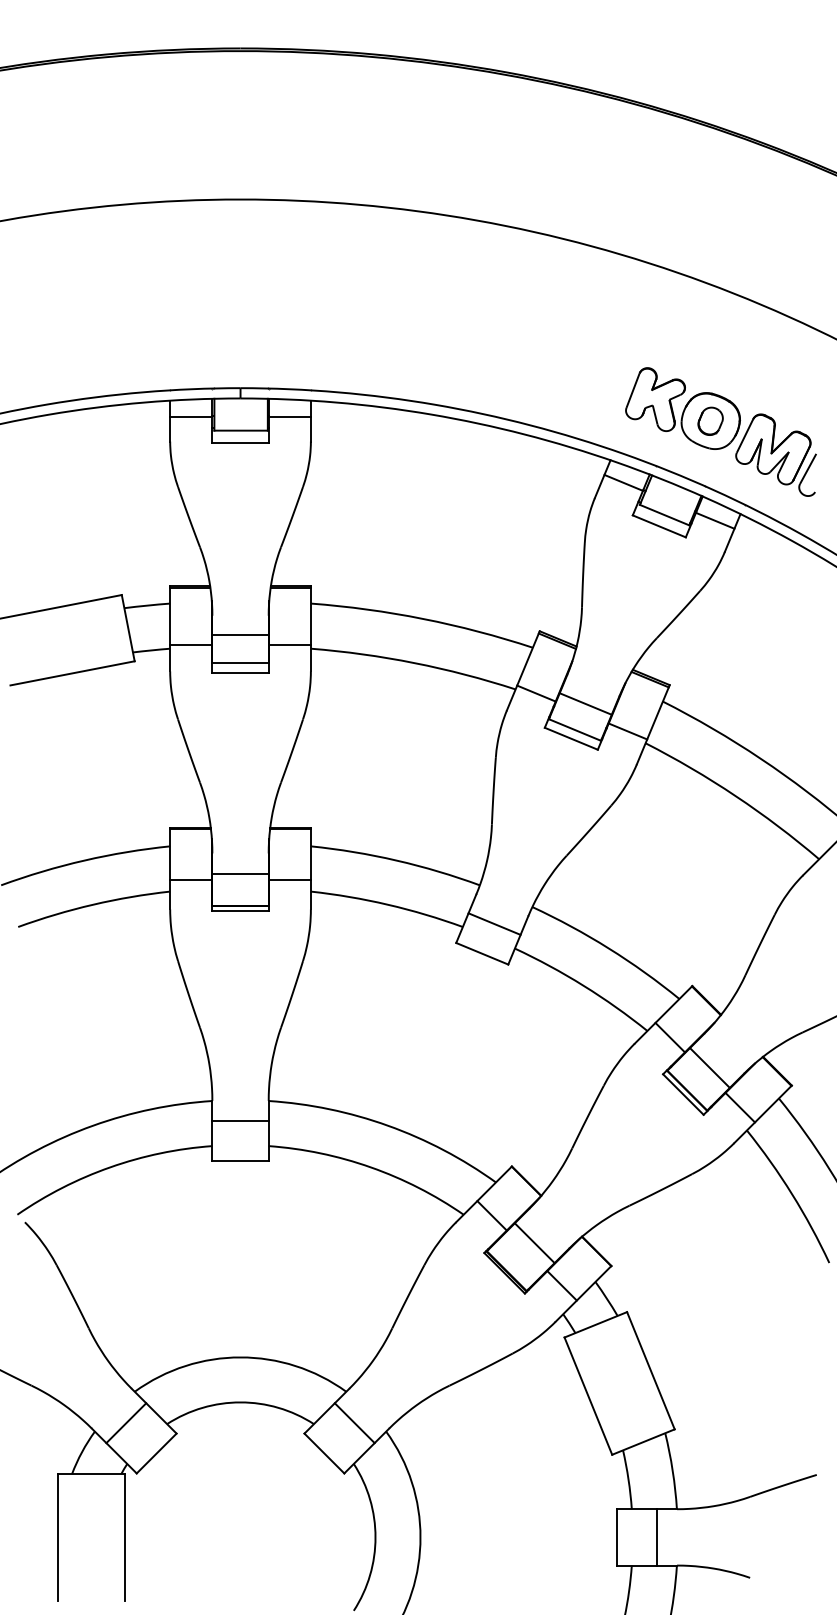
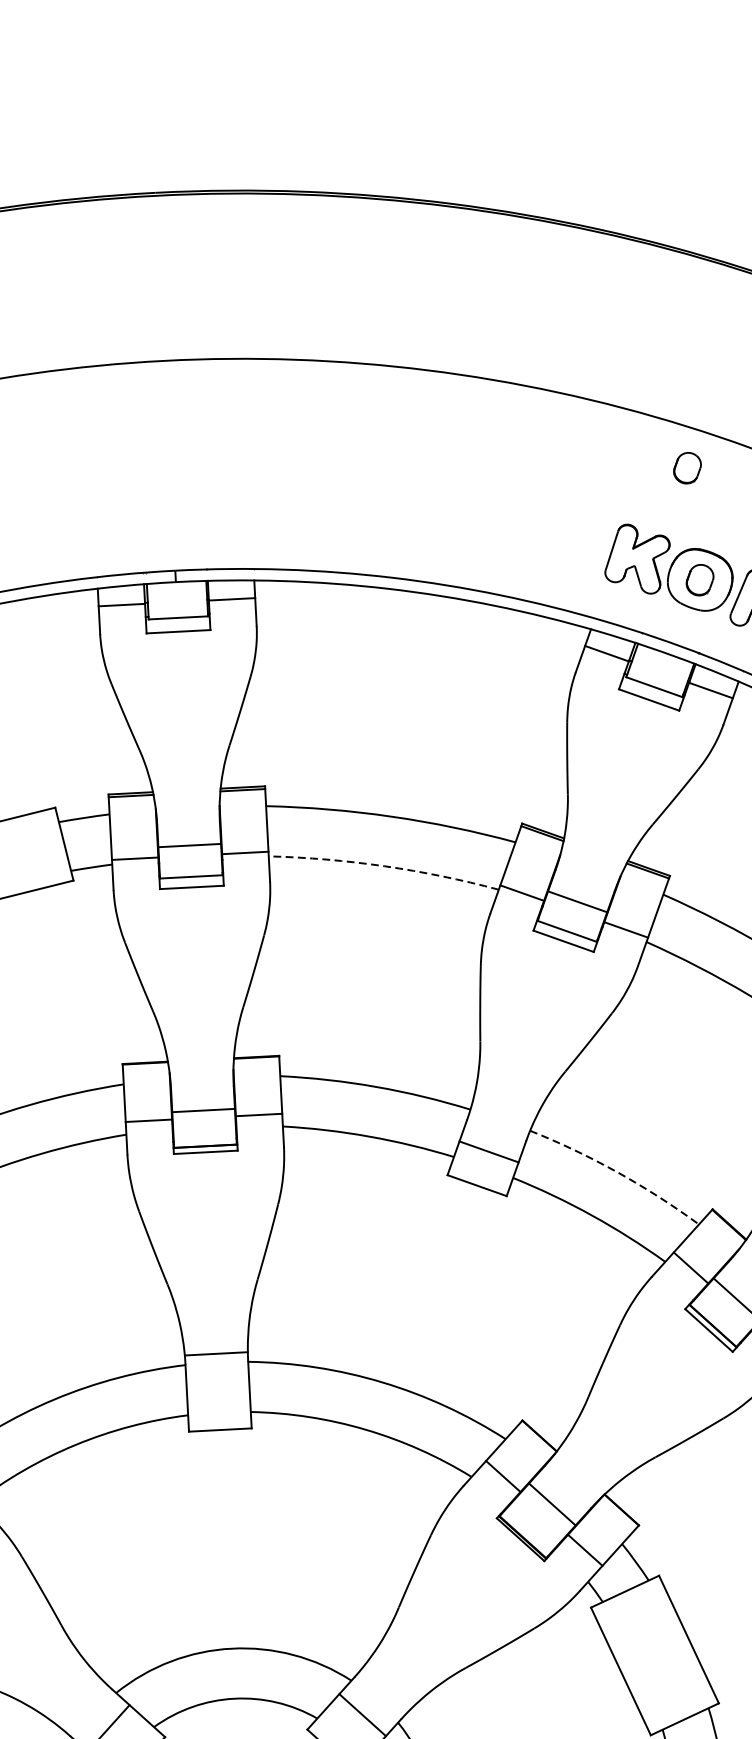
part: (704, 319) -> (687, 467), added
arc: (414, 663) -> (384, 866), solid -> dashed
arc: (608, 948) -> (617, 1172), solid -> dashed
line: (240, 1121) -> (216, 1354), moved

